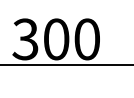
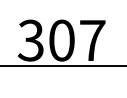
text: (87, 39) -> (92, 40), 300 -> 307

